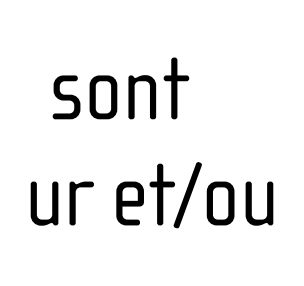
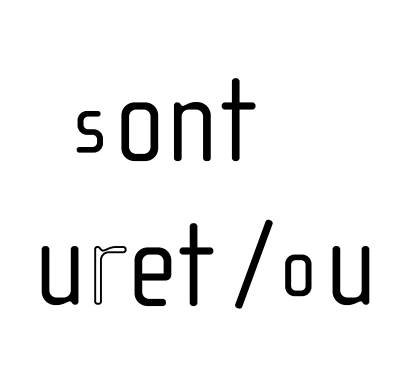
part: (66, 97) -> (89, 131), size x0.7
part: (145, 194) -> (173, 264), moved
fill: (81, 203) -> (110, 275), removed
part: (220, 203) -> (298, 275), size x0.7

